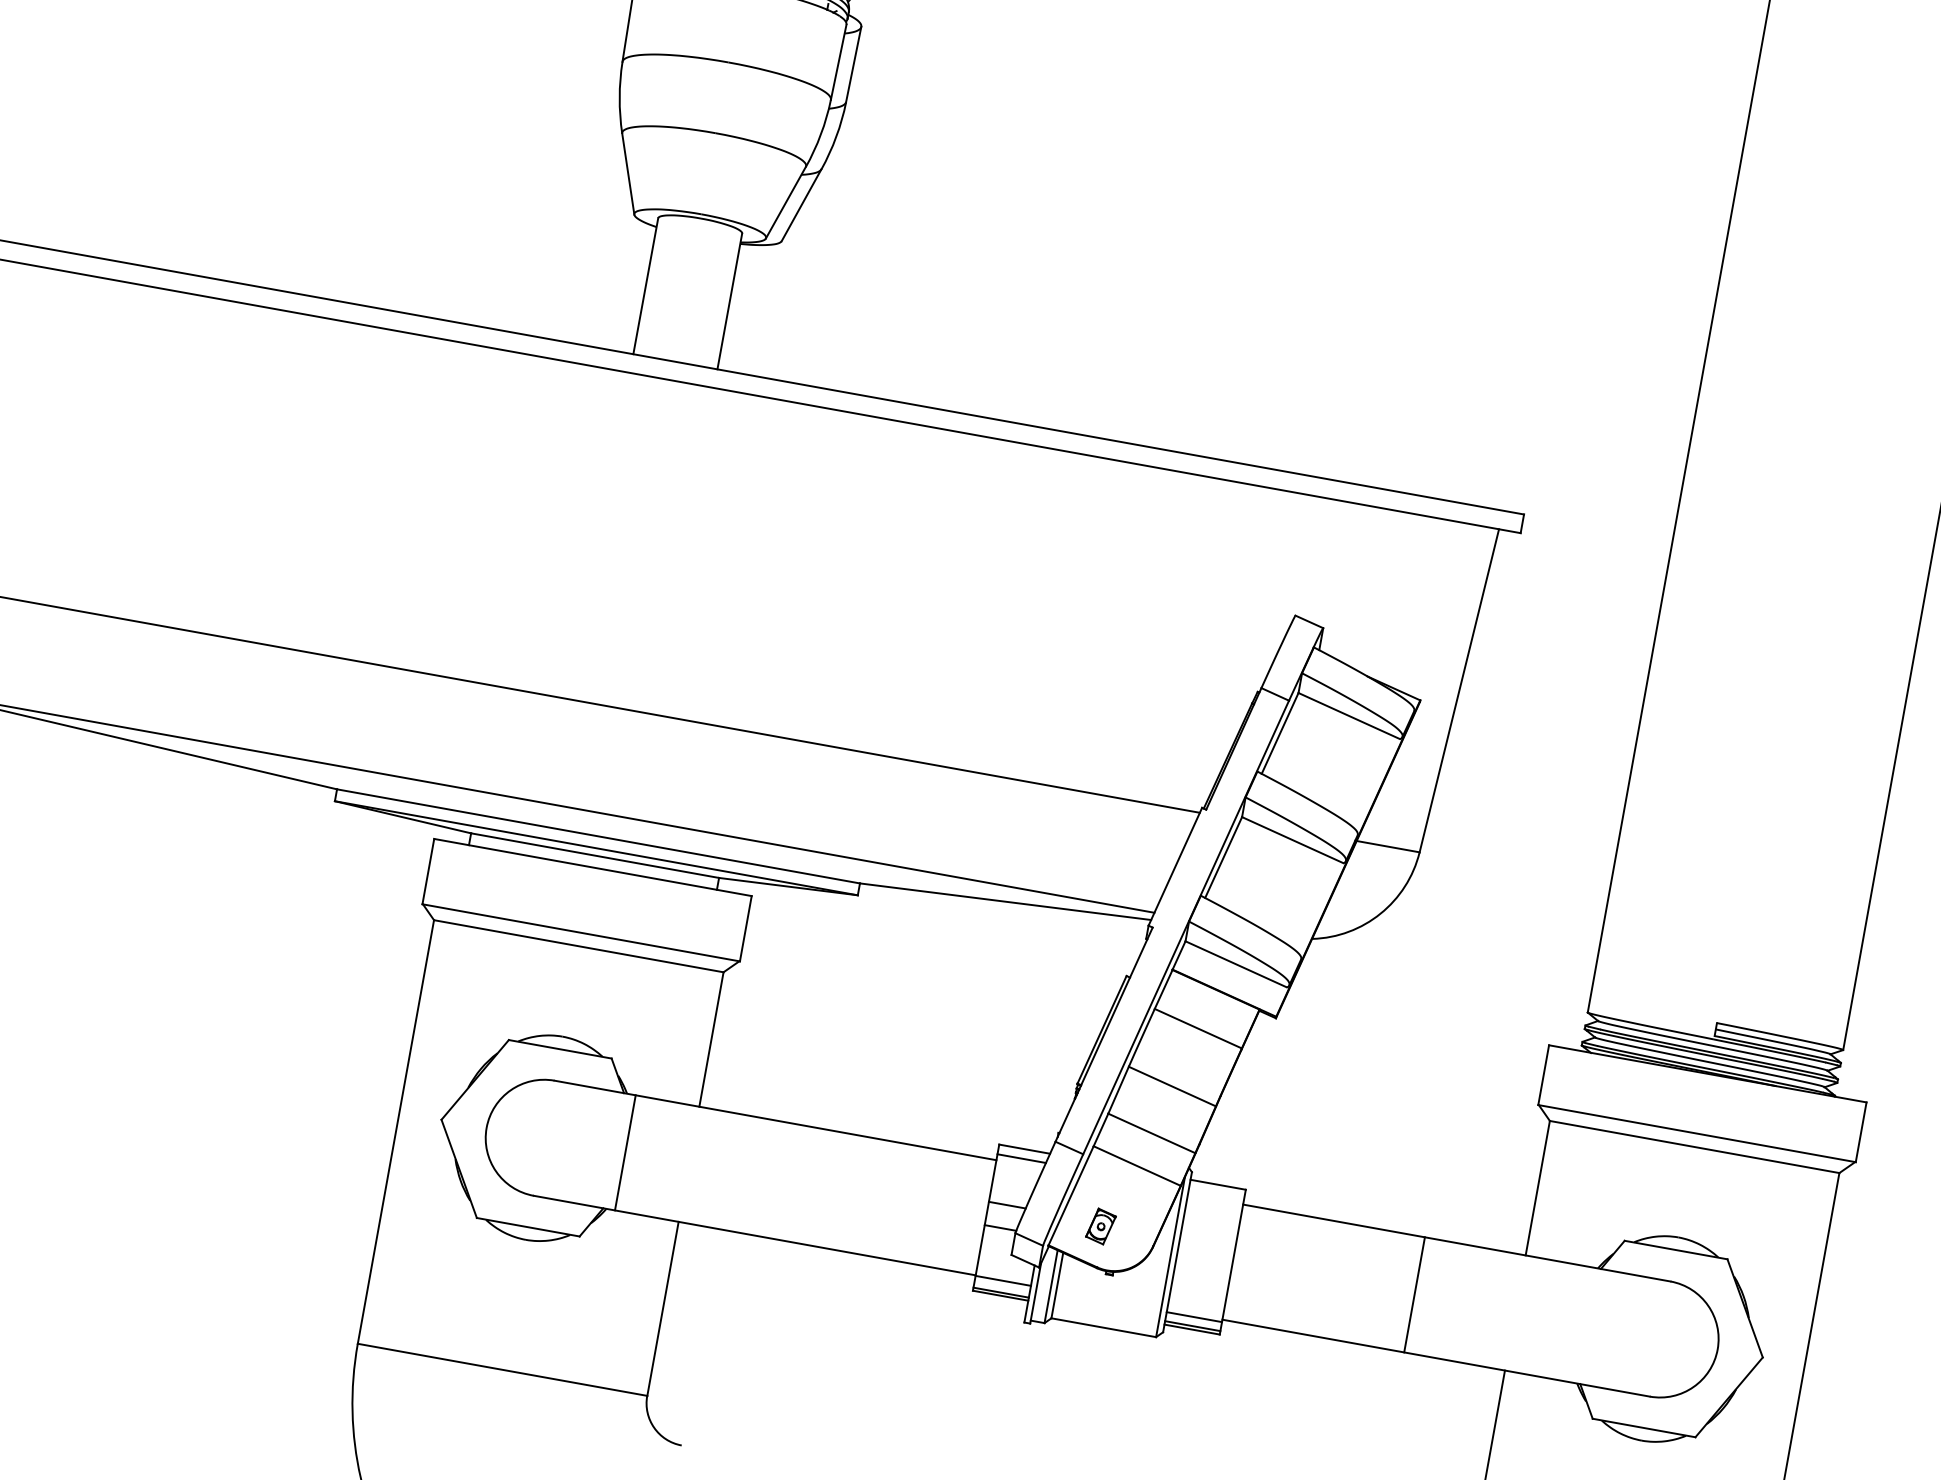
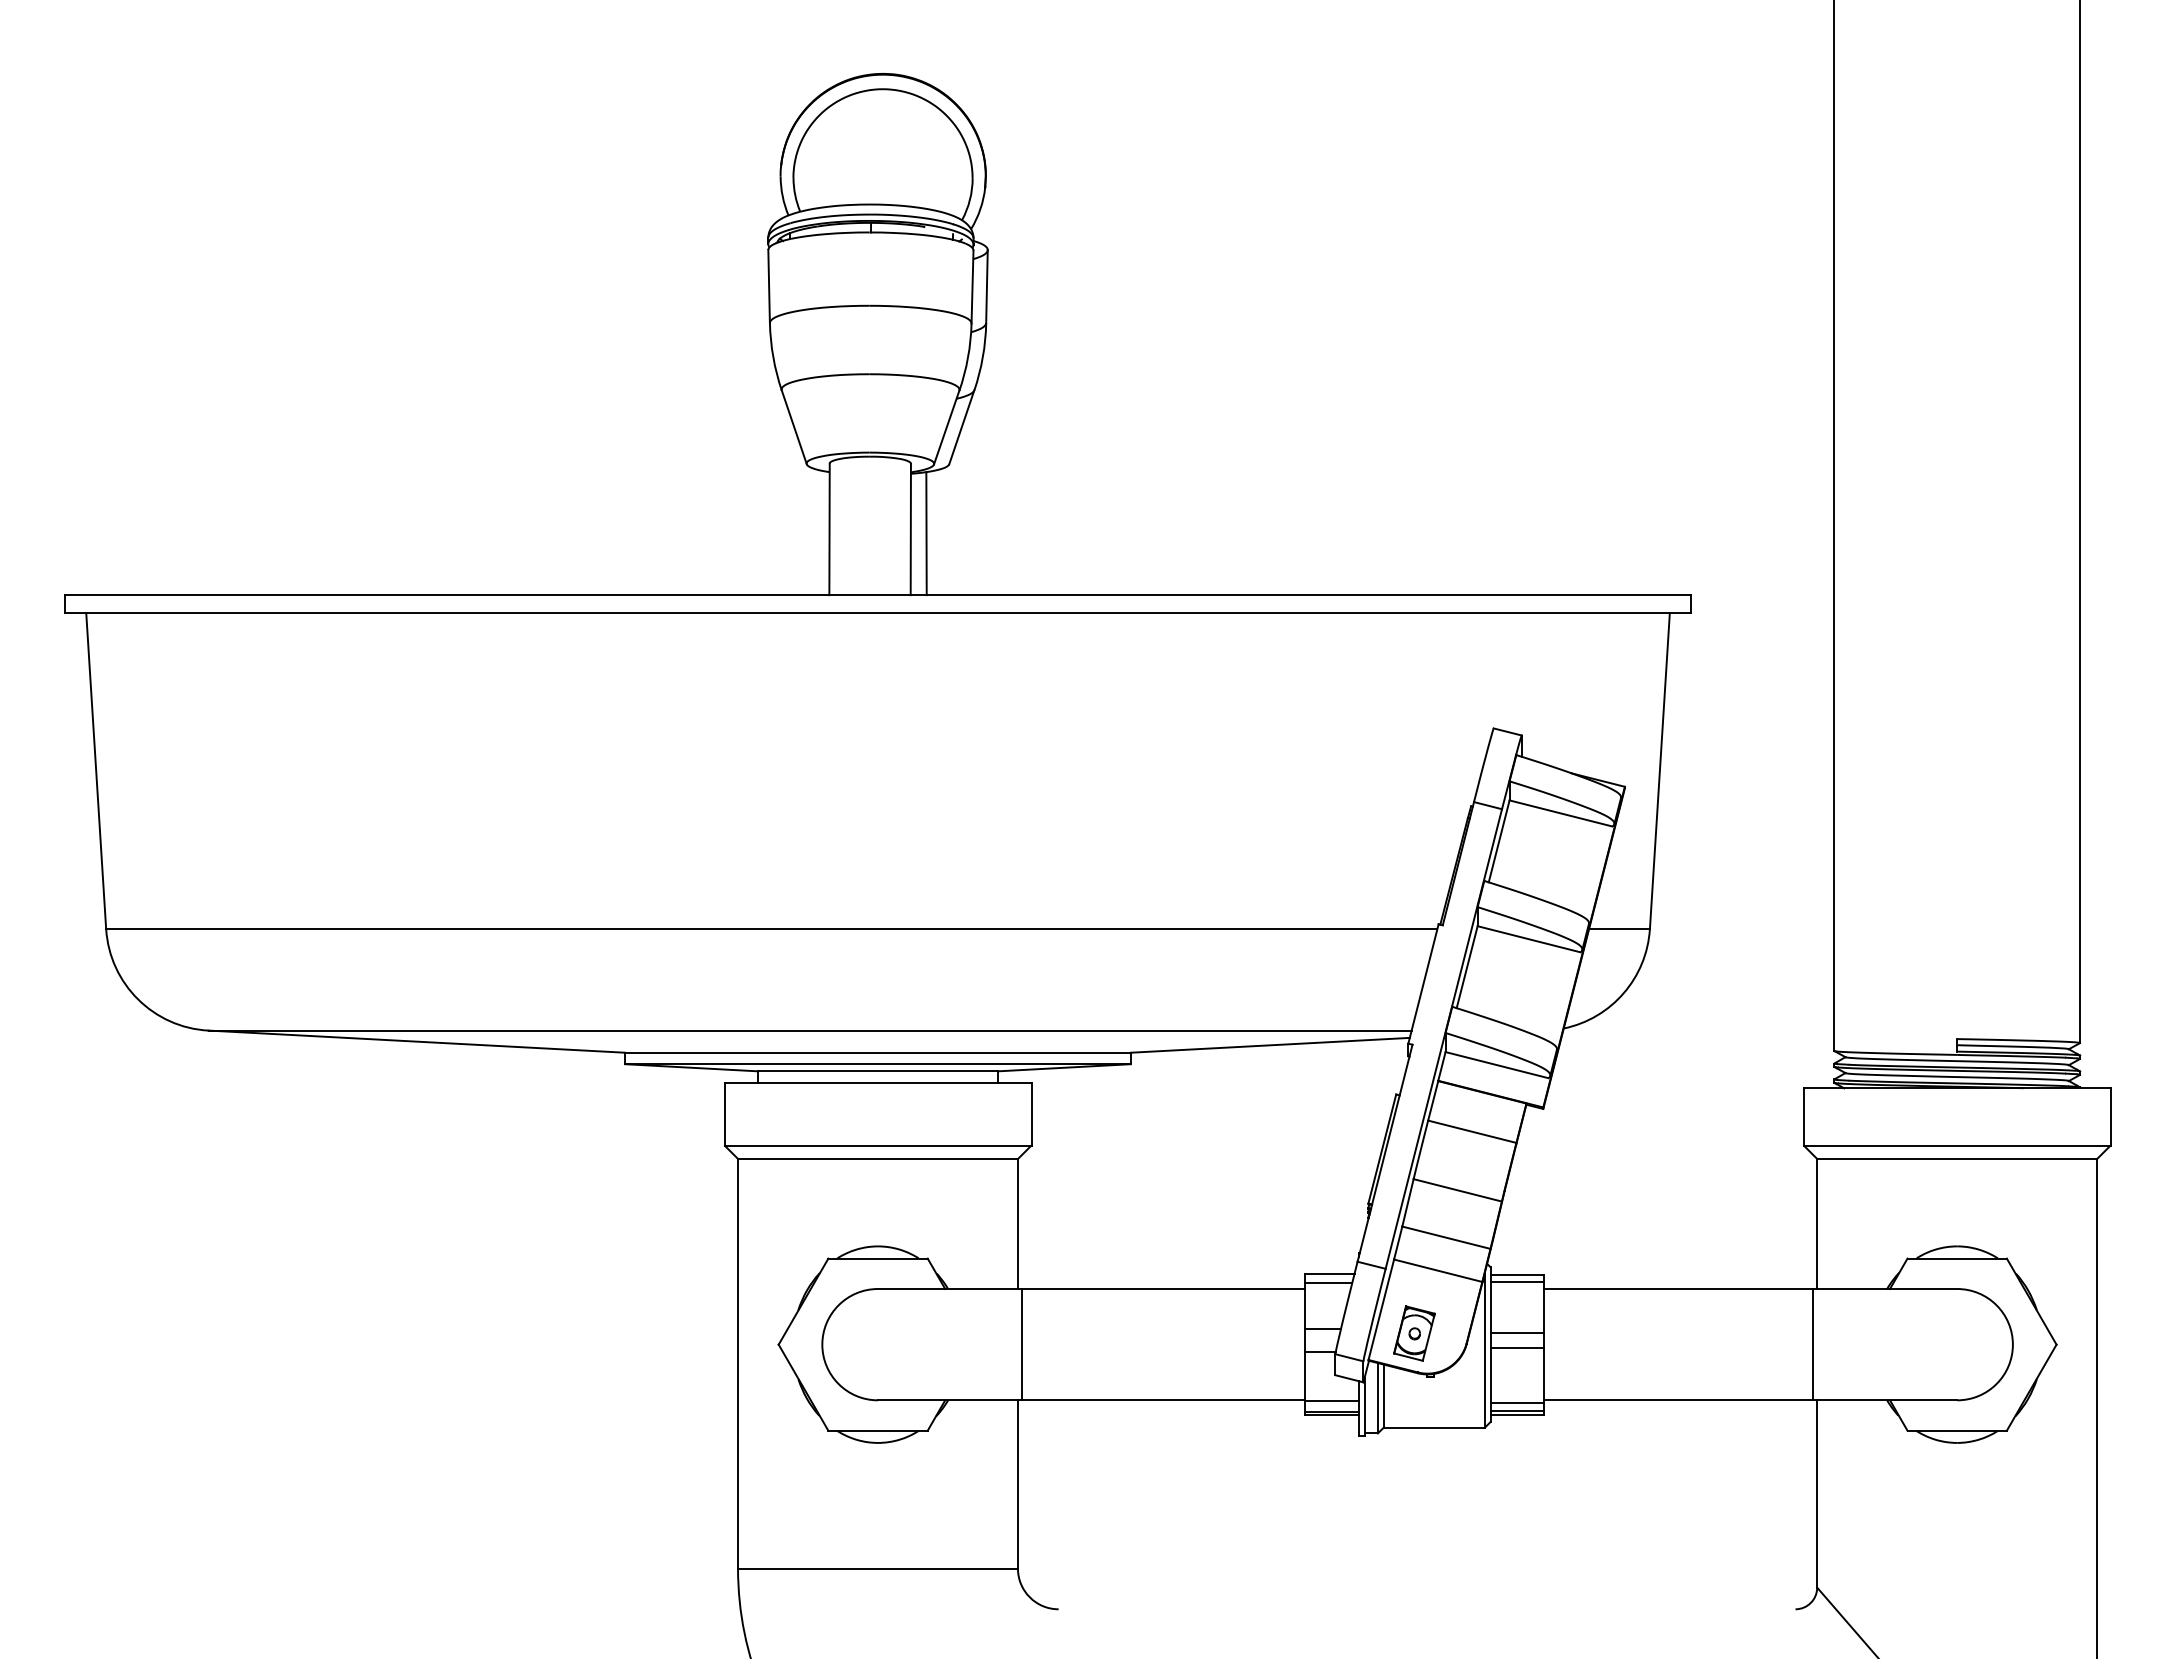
line: (745, 308) -> (926, 533), added
line: (625, 1152) -> (1022, 1344), moved
line: (1216, 1191) -> (1516, 1281), added
part: (1101, 1226) -> (1414, 1333), size x1.67
line: (1206, 1244) -> (1516, 1332), added
line: (1203, 1261) -> (1516, 1348), added
line: (1414, 1294) -> (1812, 1344), moved

